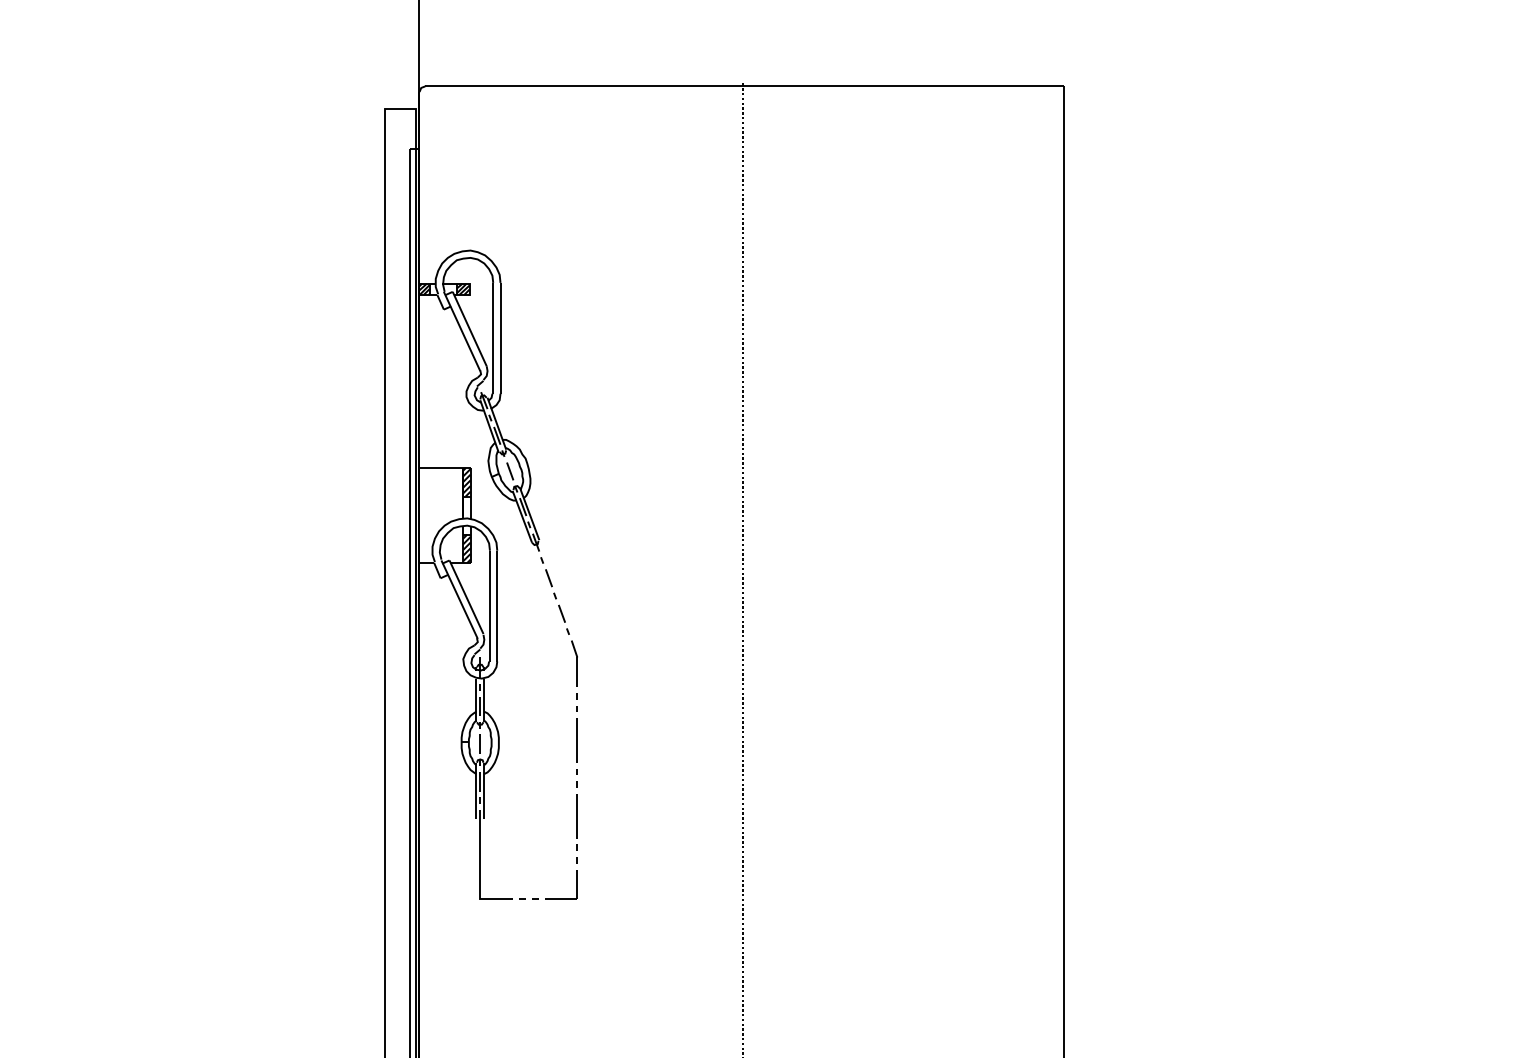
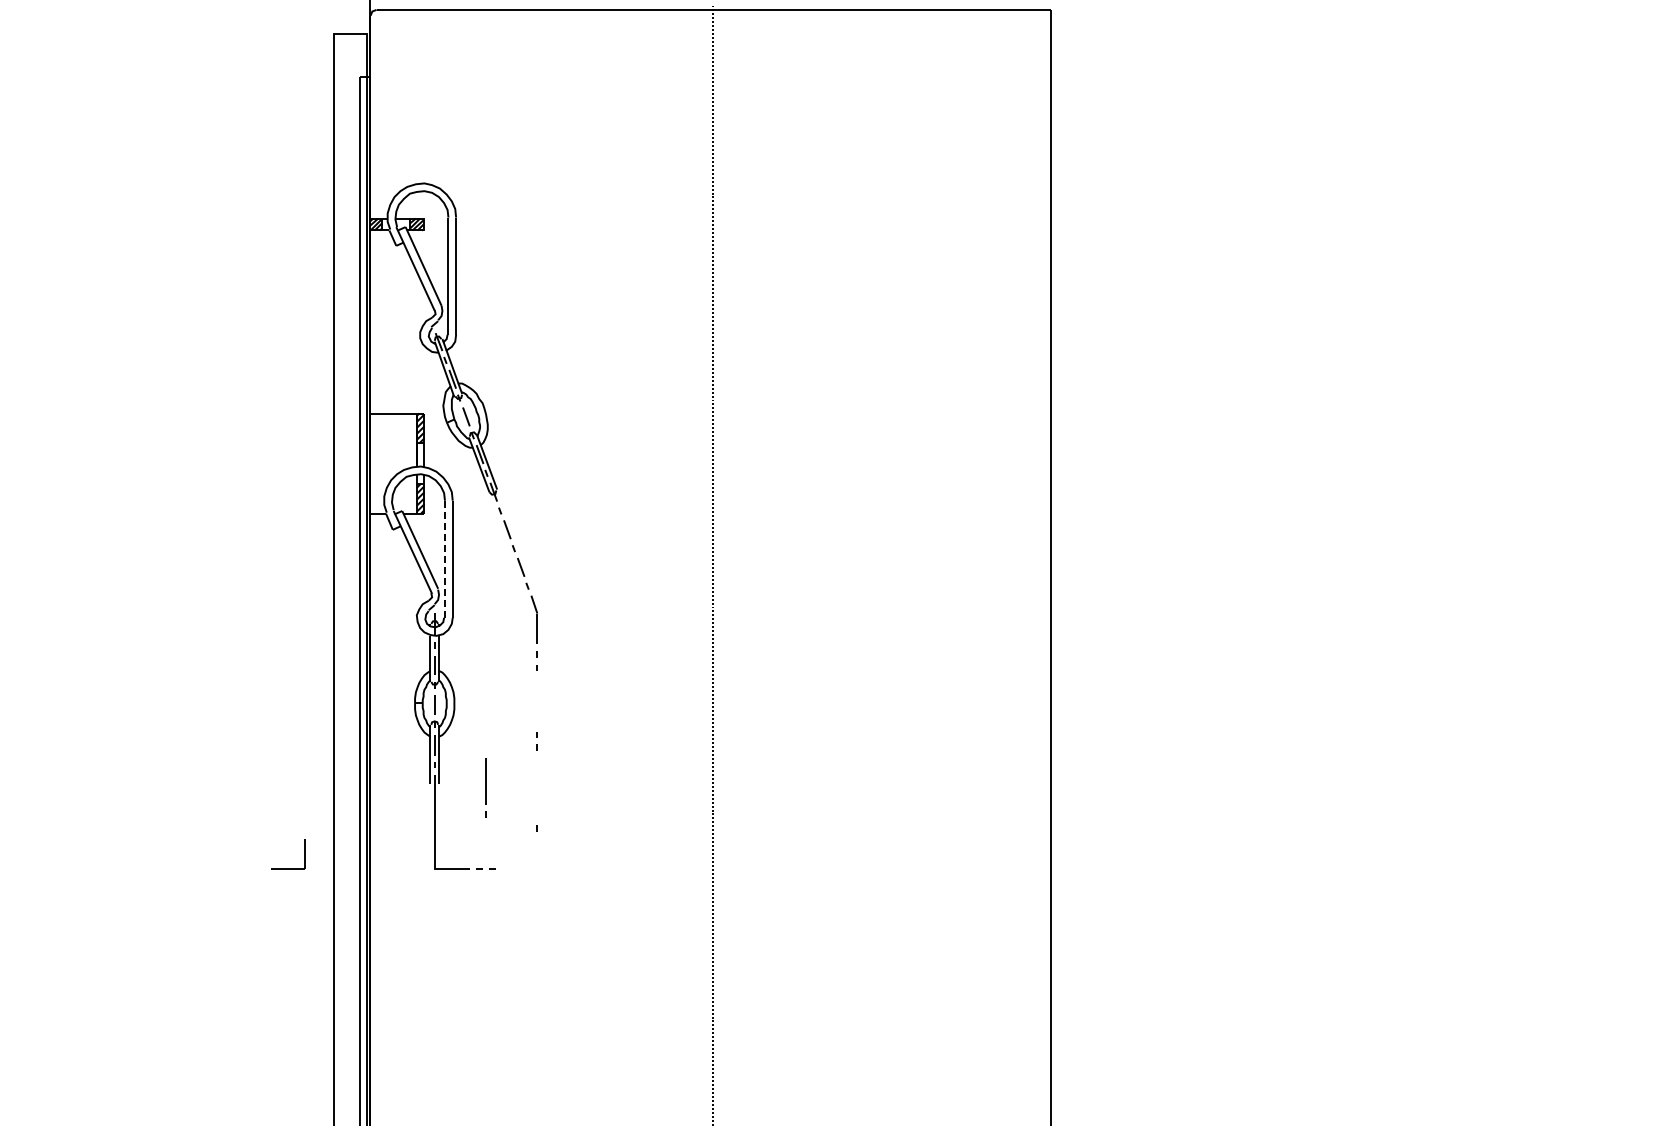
line: (489, 606) -> (444, 559), solid -> dashed
line: (576, 740) -> (536, 701), removed
line: (576, 822) -> (485, 787), moved
part: (561, 898) -> (288, 868), moved

